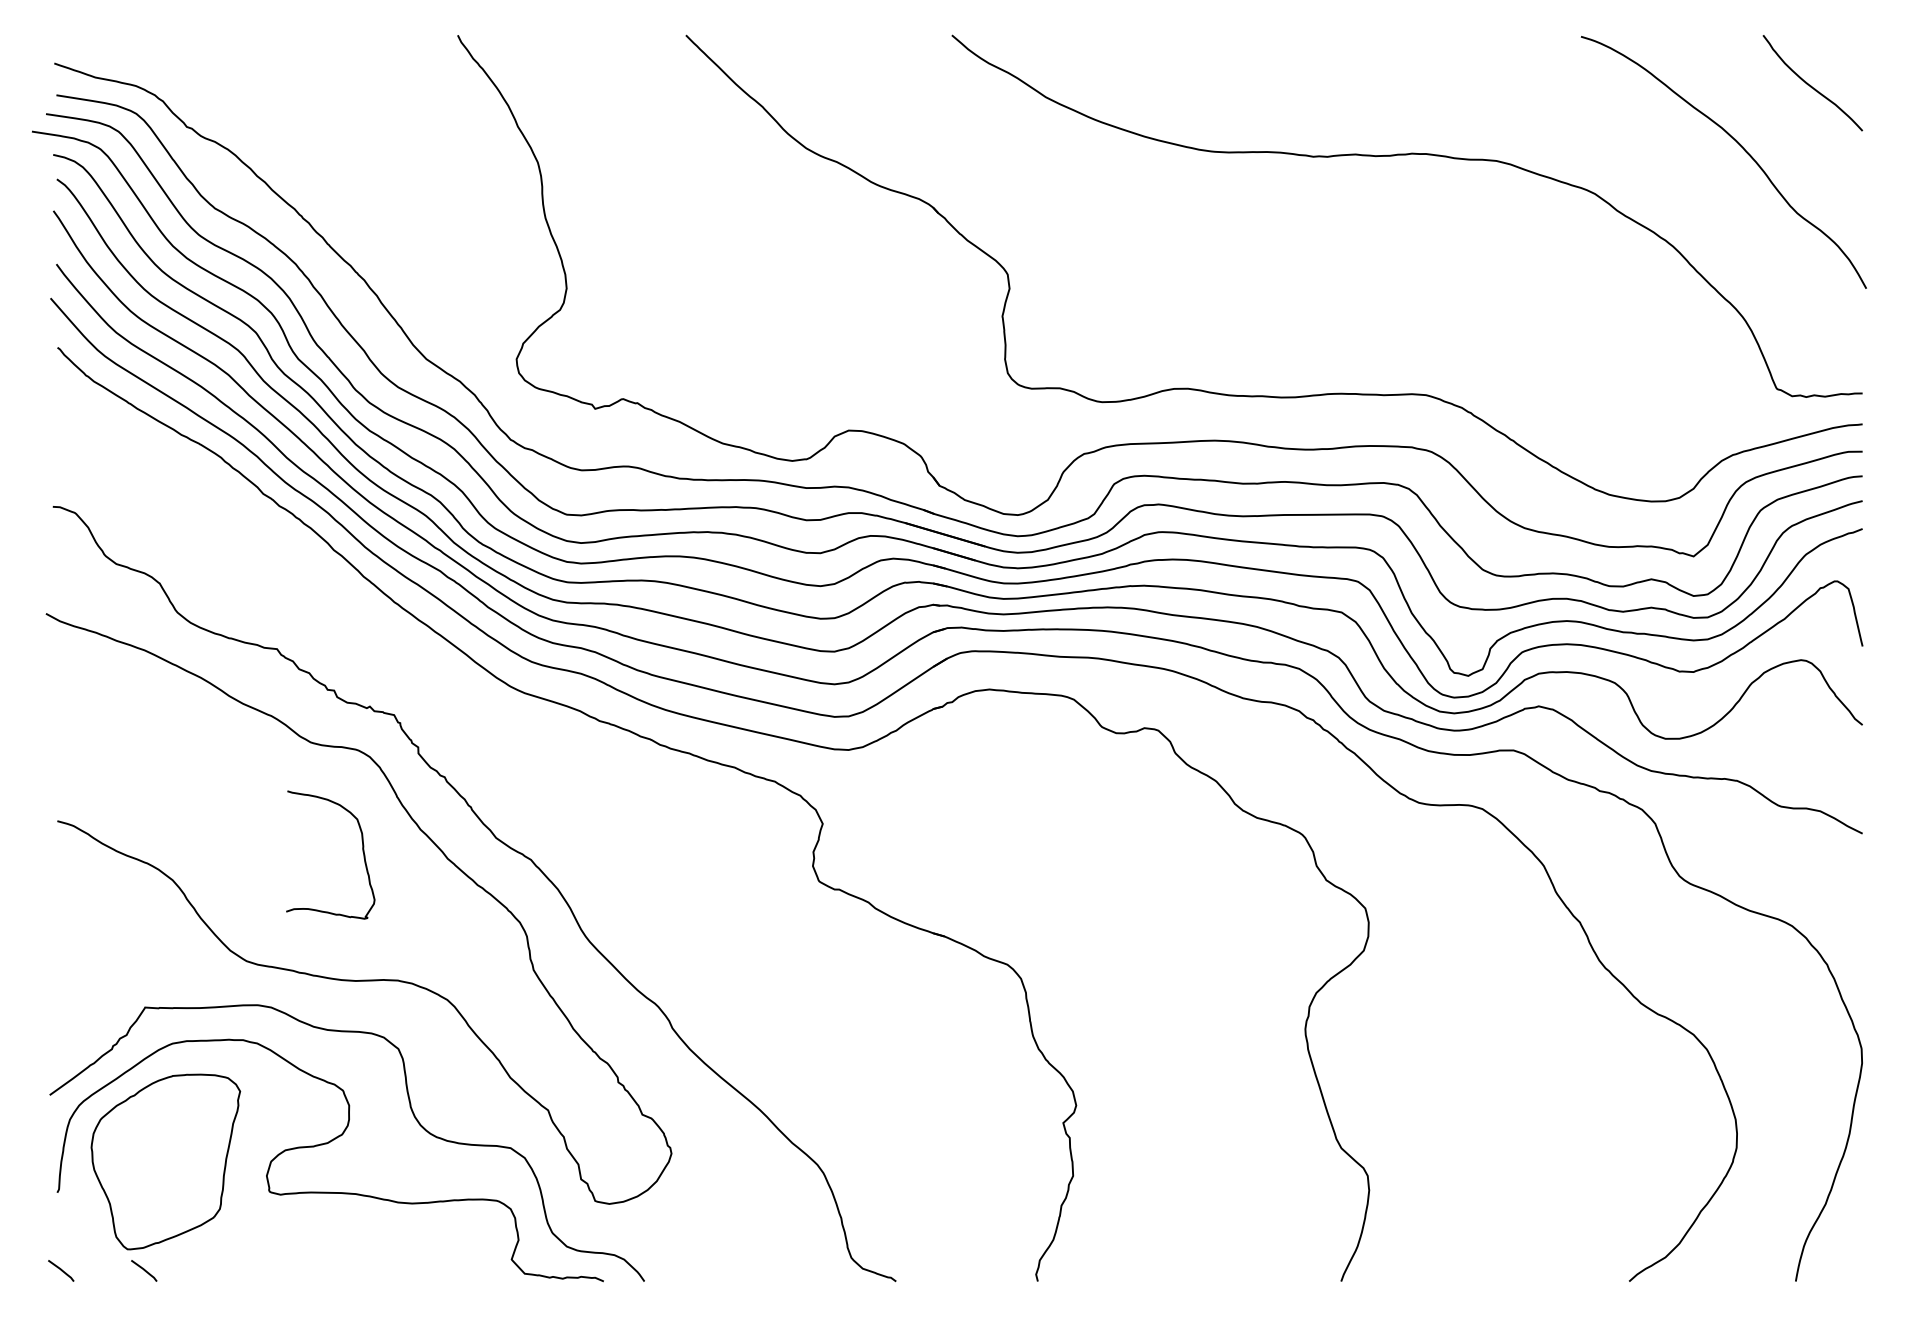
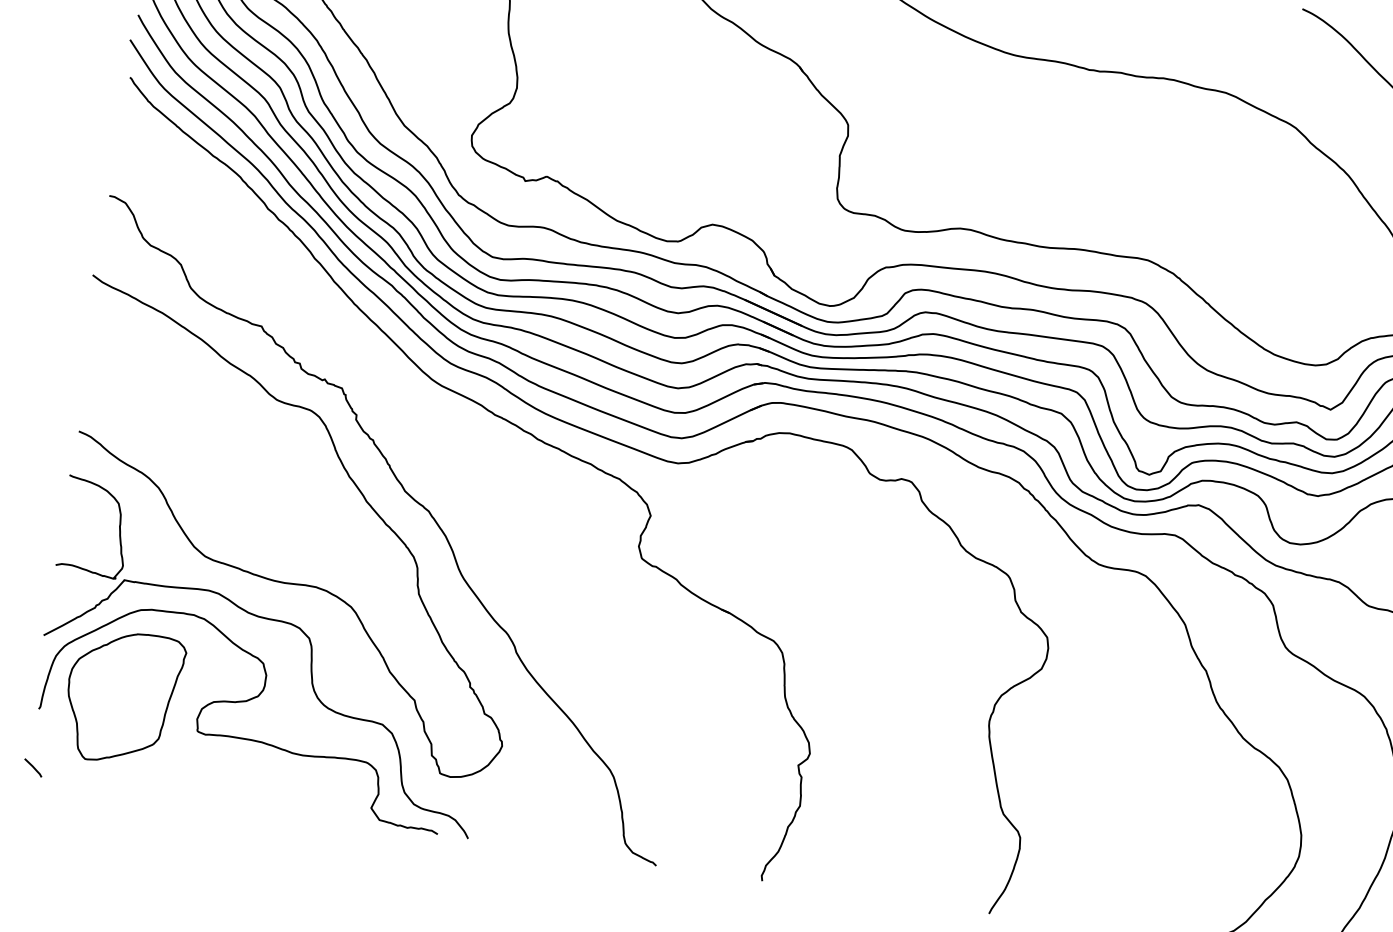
curve: (362, 852) -> (119, 529), moved
line: (144, 1270) -> (95, 776), removed

